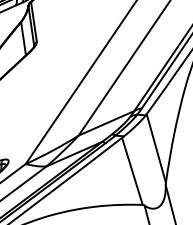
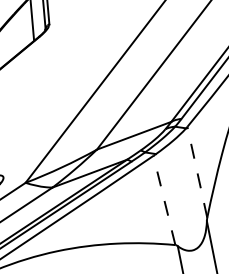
line: (156, 148) -> (197, 172), solid -> dashed
line: (132, 170) -> (164, 199), solid -> dashed

